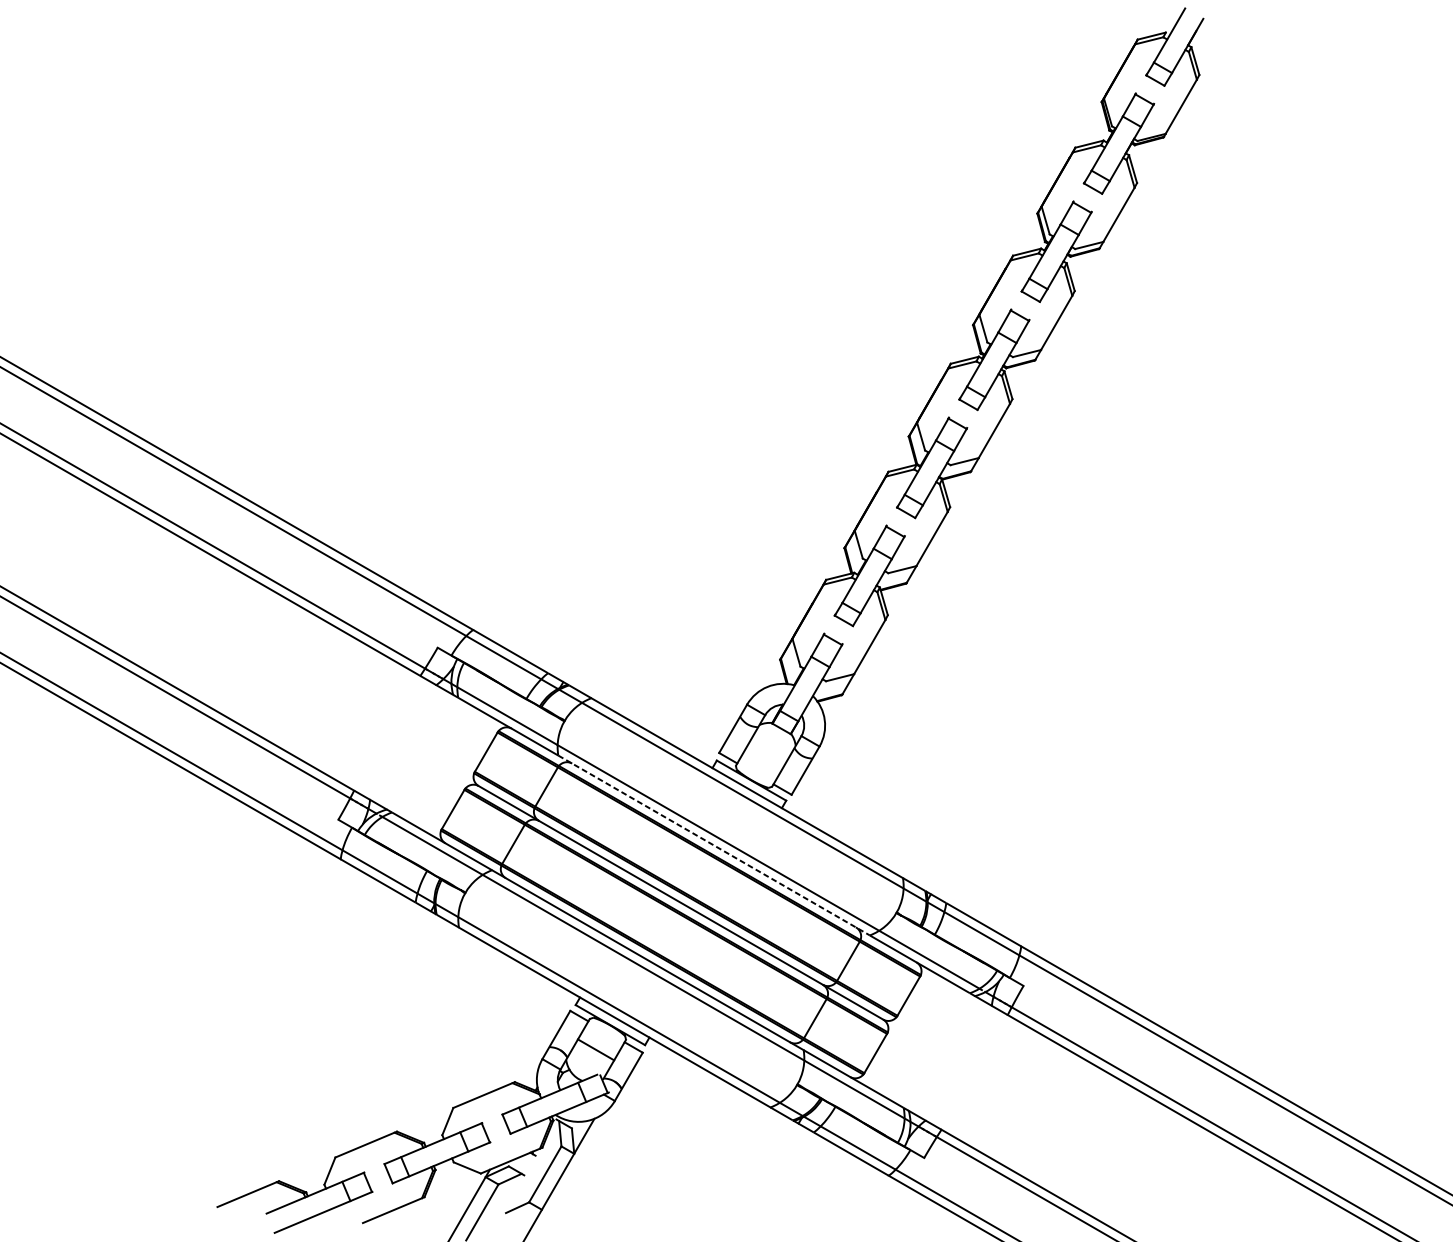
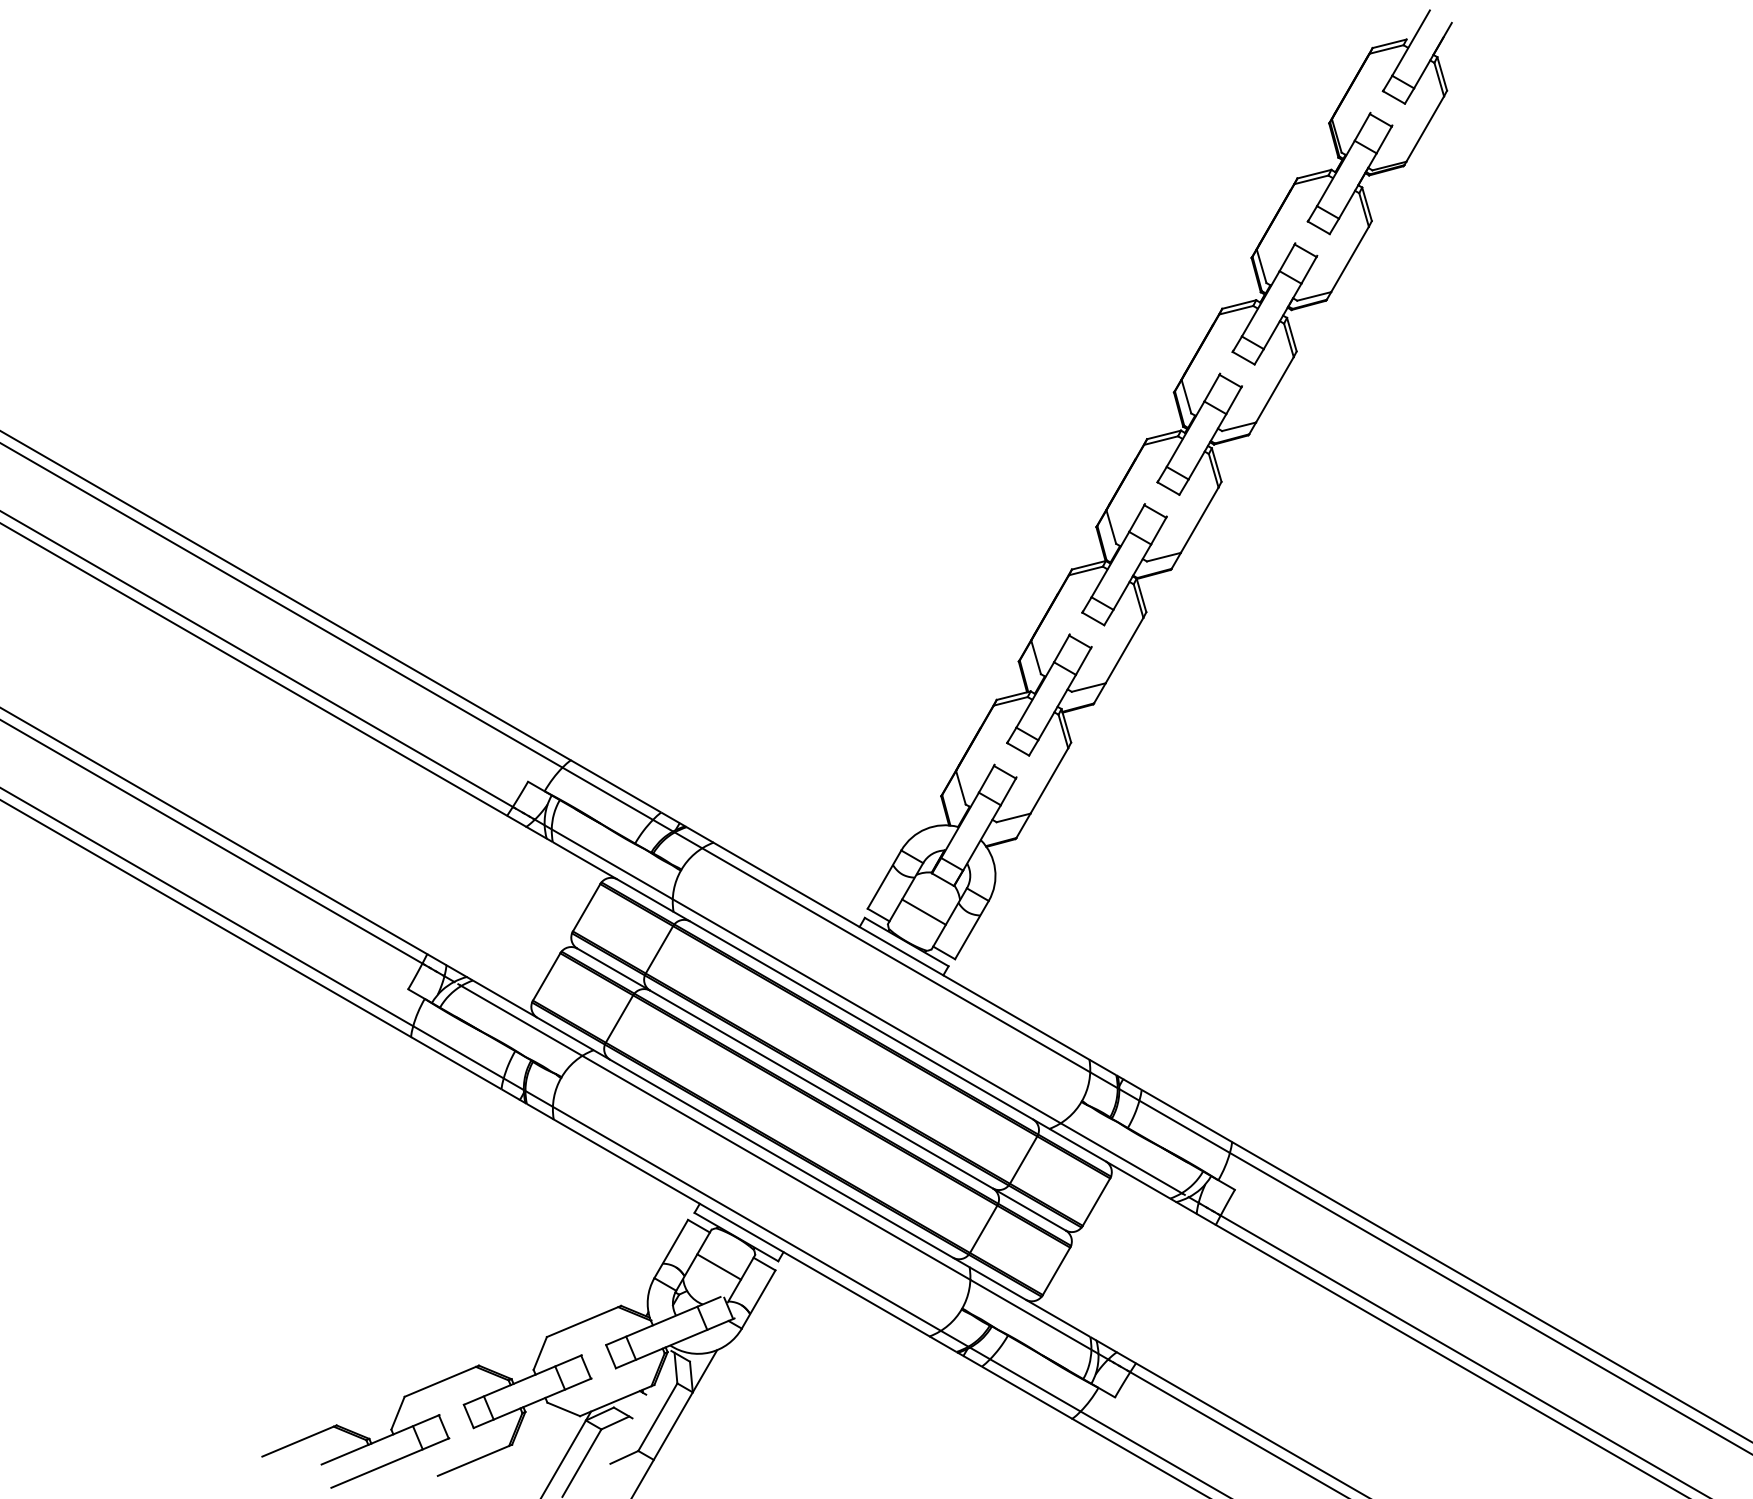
line: (765, 755) -> (923, 911), added
line: (714, 845) -> (861, 1020), dashed -> solid

